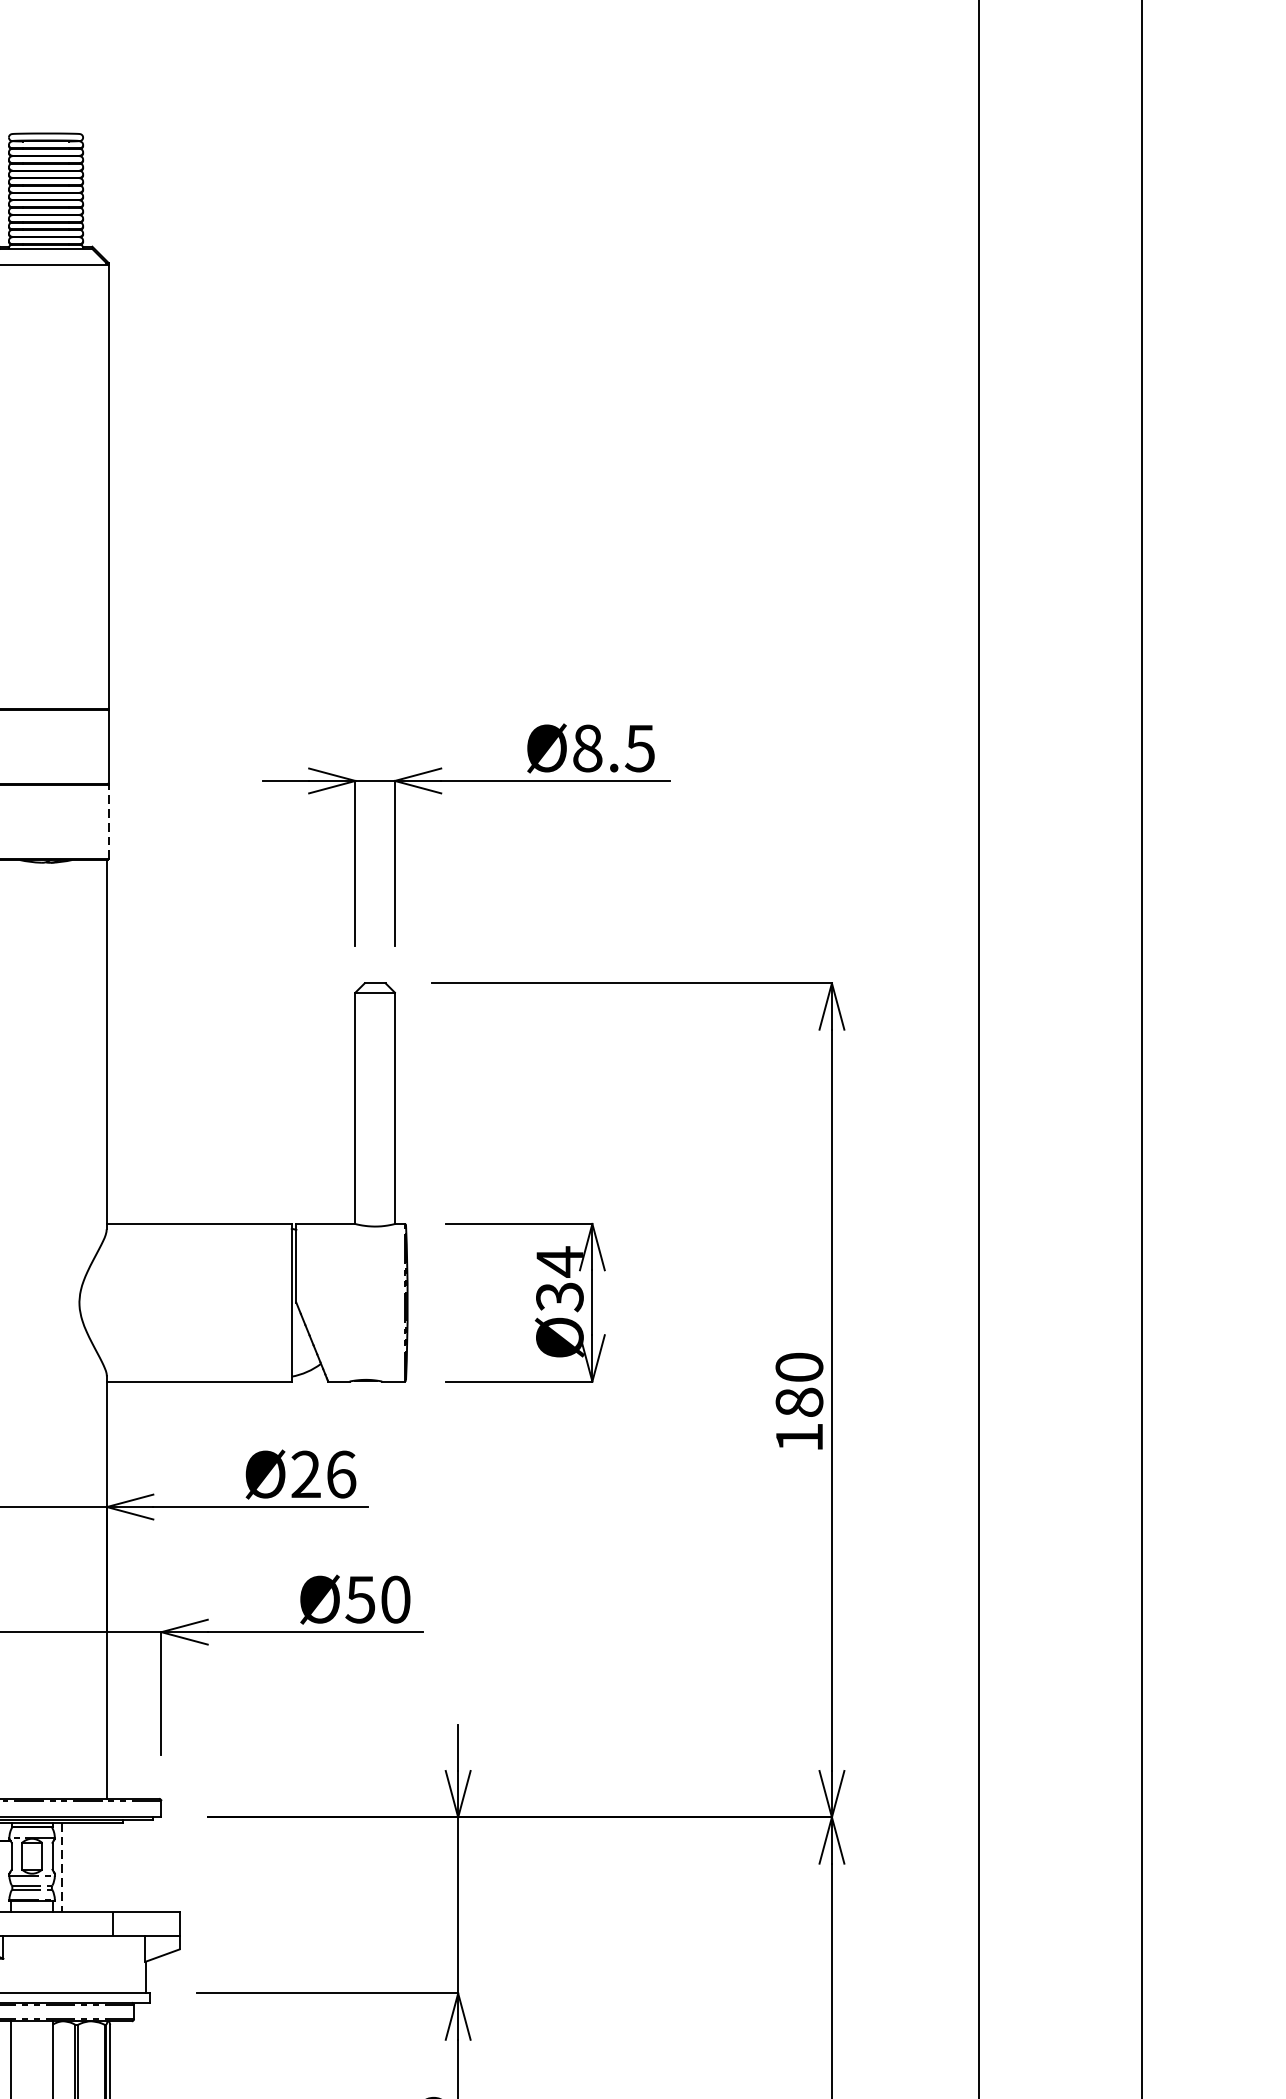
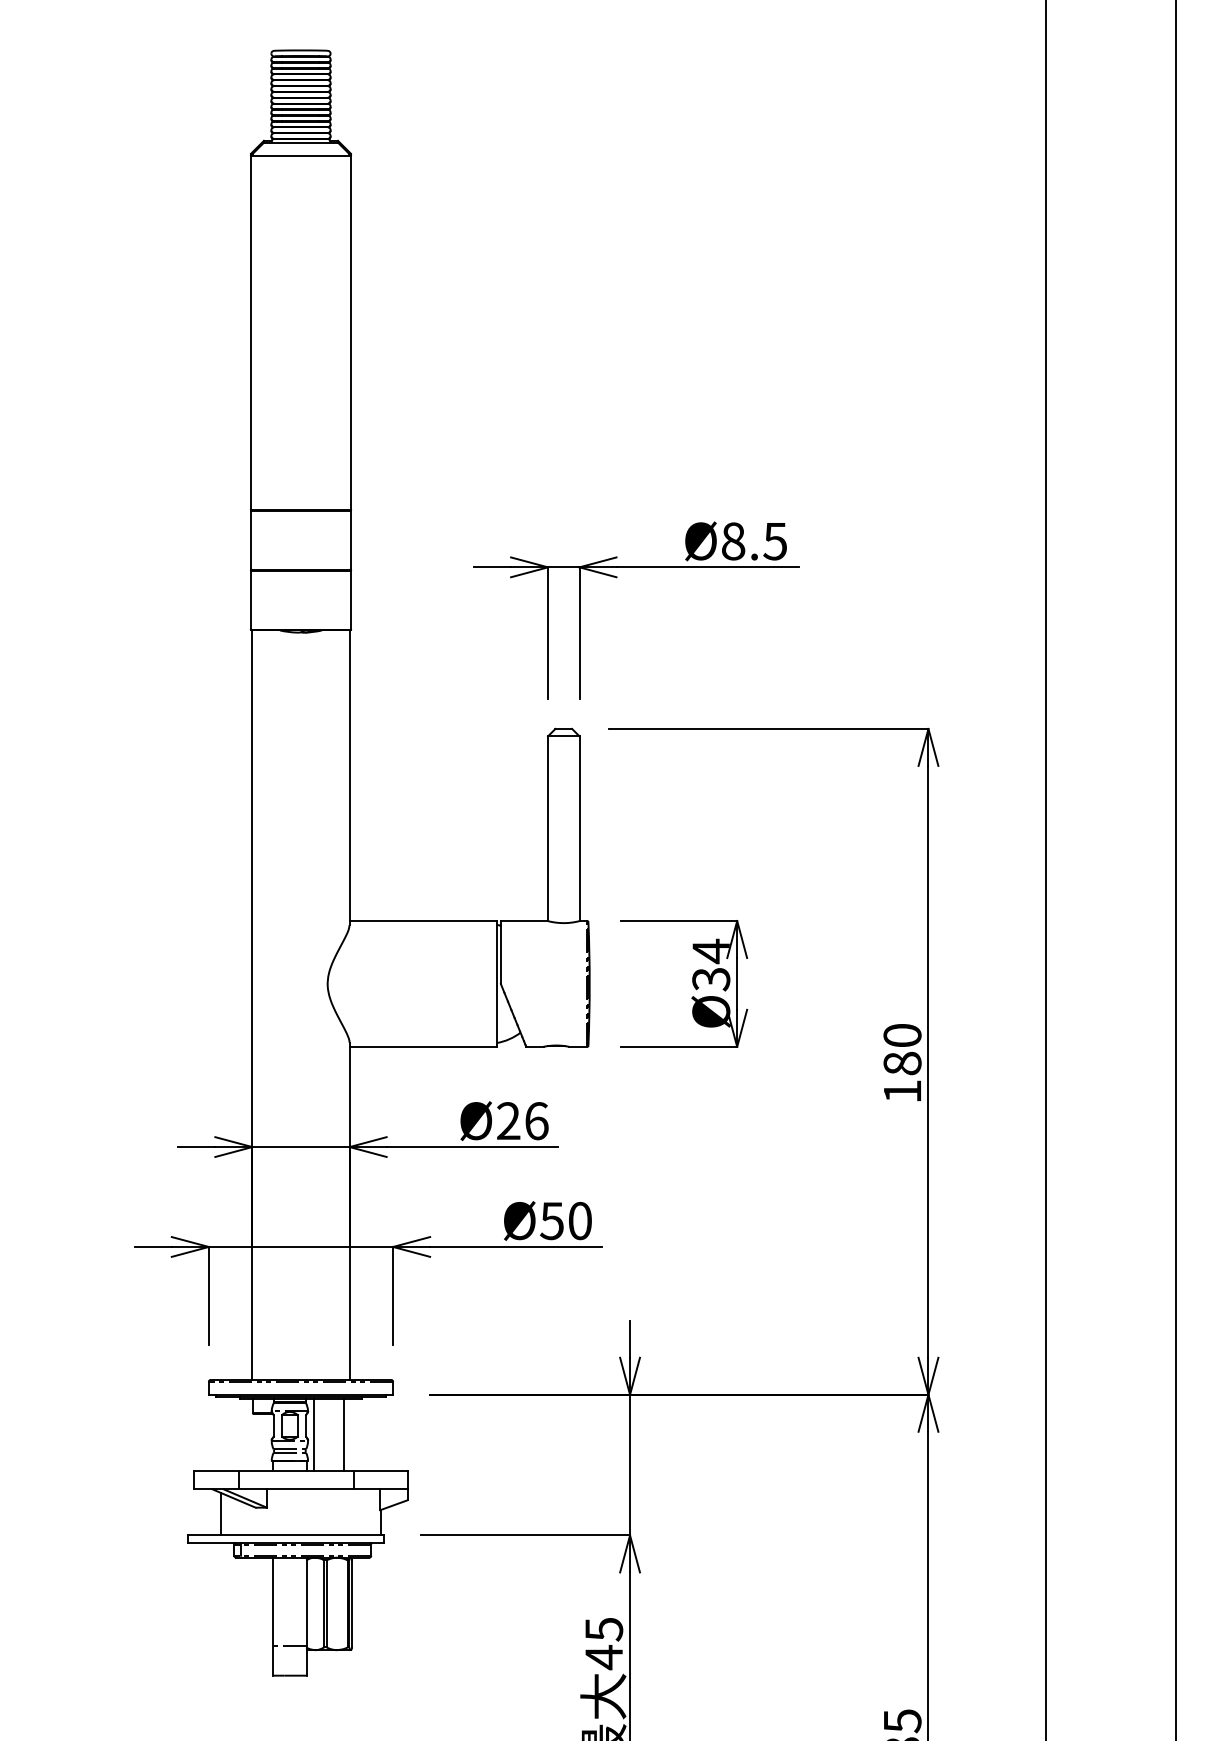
line: (108, 822) -> (350, 600), dashed -> solid
line: (61, 1867) -> (313, 1434), dashed -> solid
line: (99, 1867) -> (343, 1434), added

